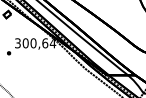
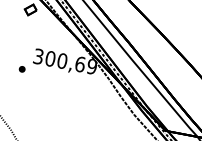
text: (52, 43) -> (91, 66), 300,64 -> 300,69

